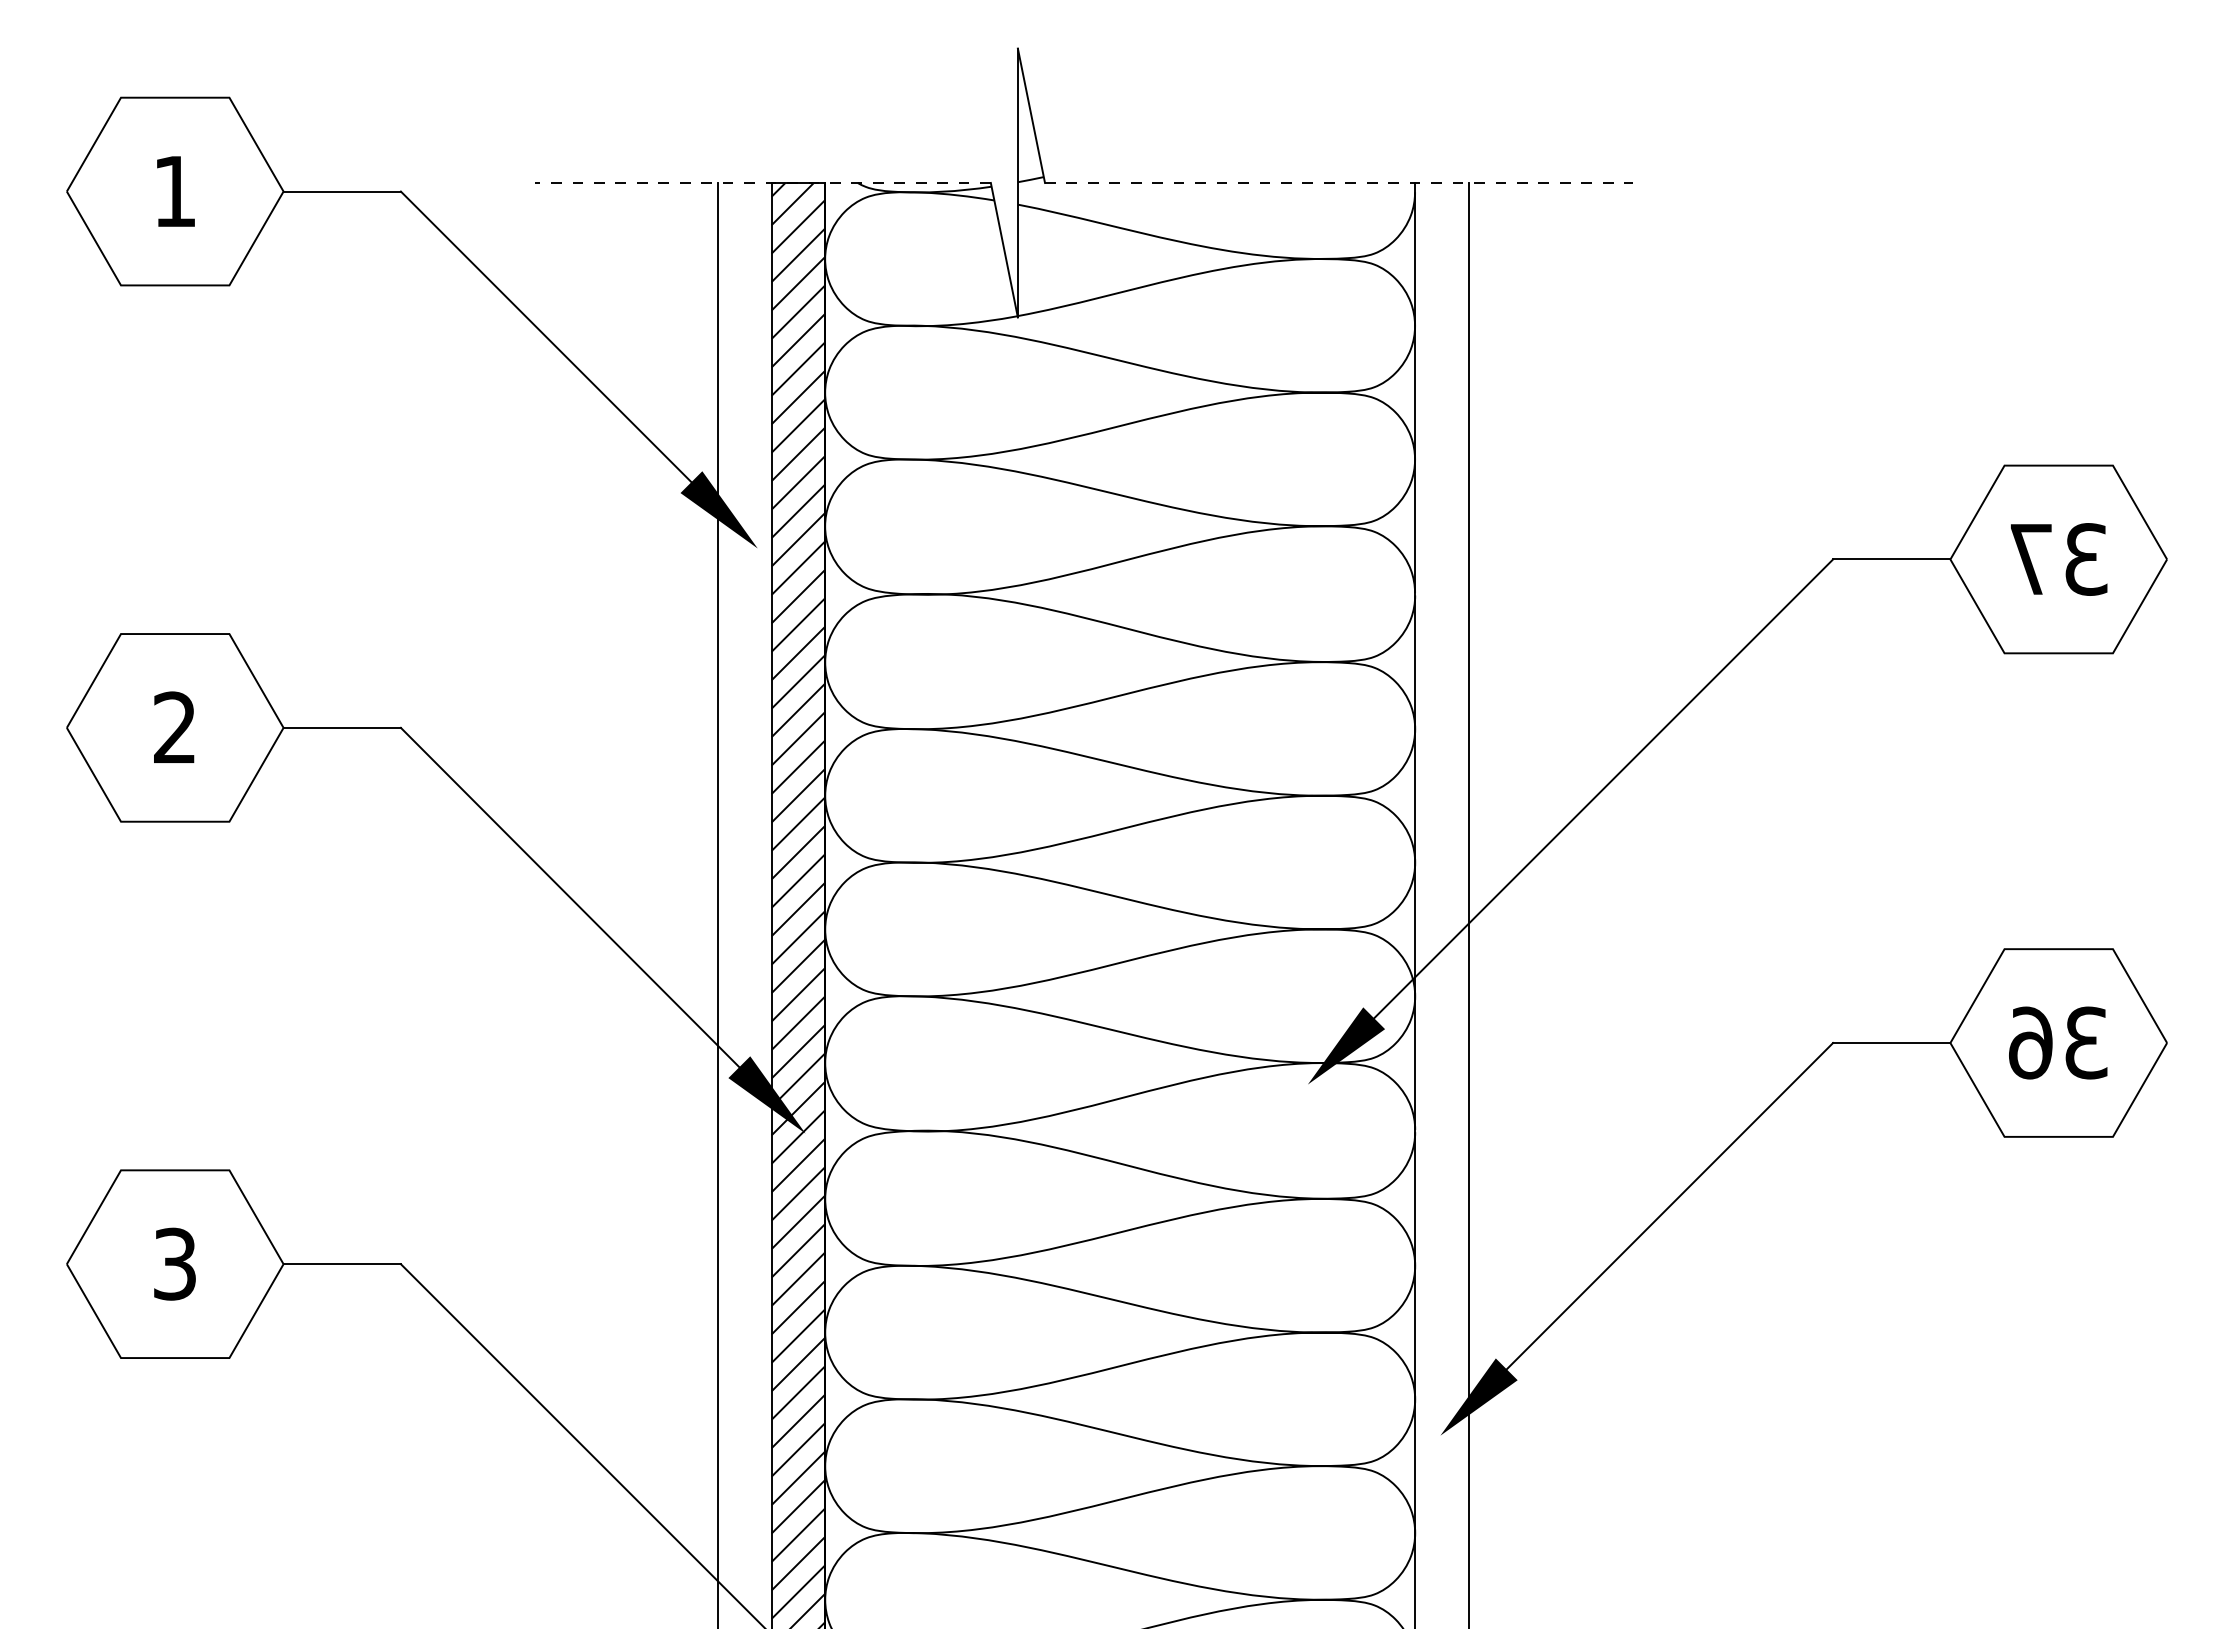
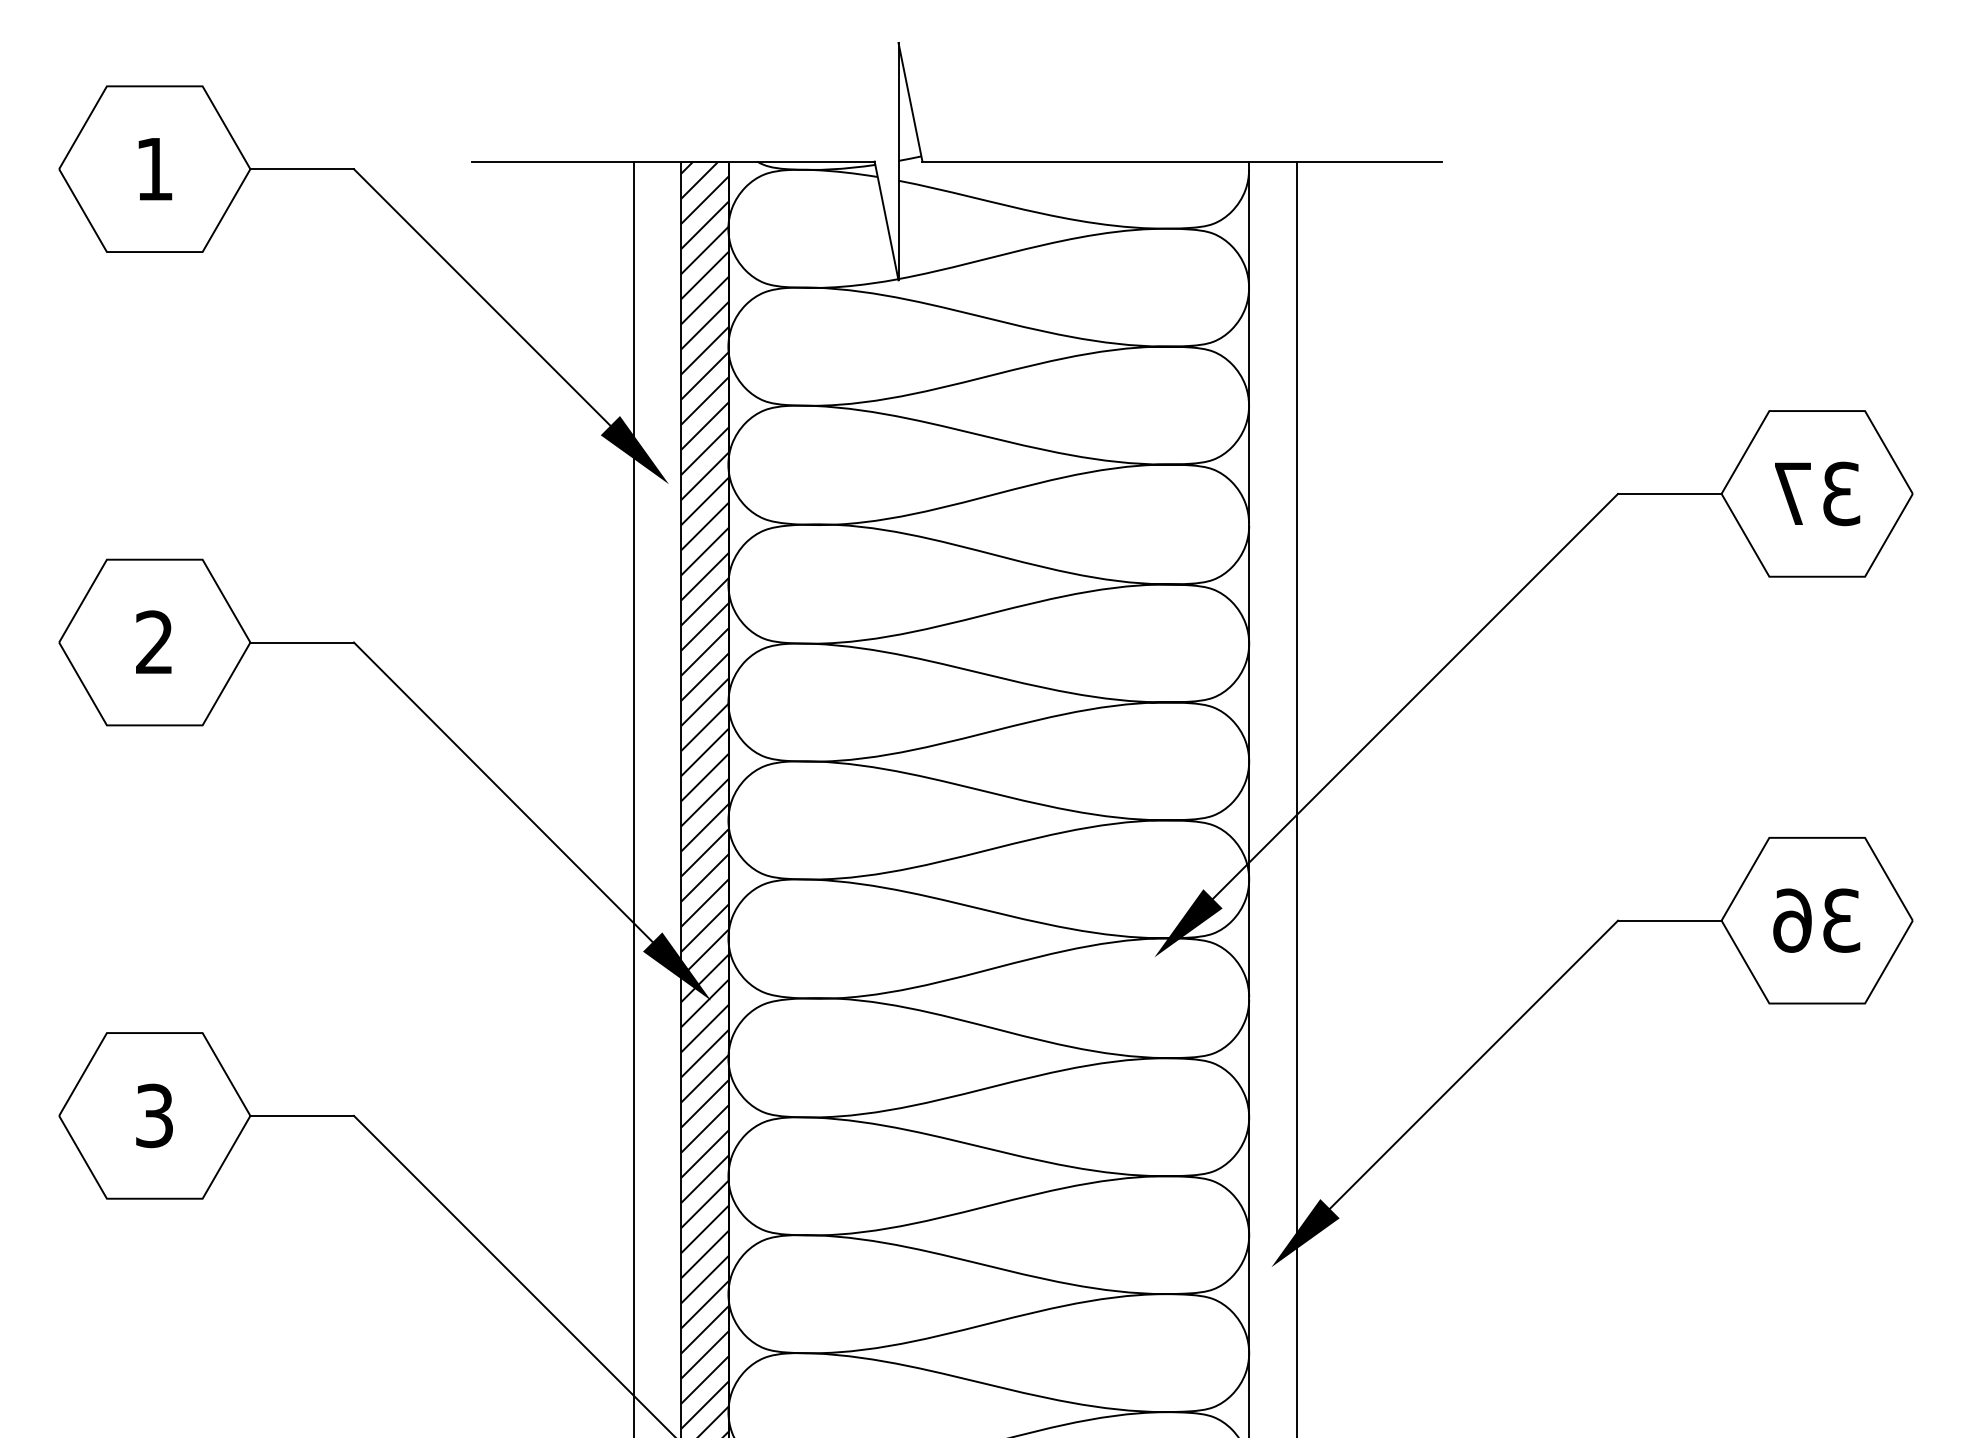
line: (762, 182) -> (673, 161), dashed -> solid
line: (1339, 182) -> (1182, 161), dashed -> solid

